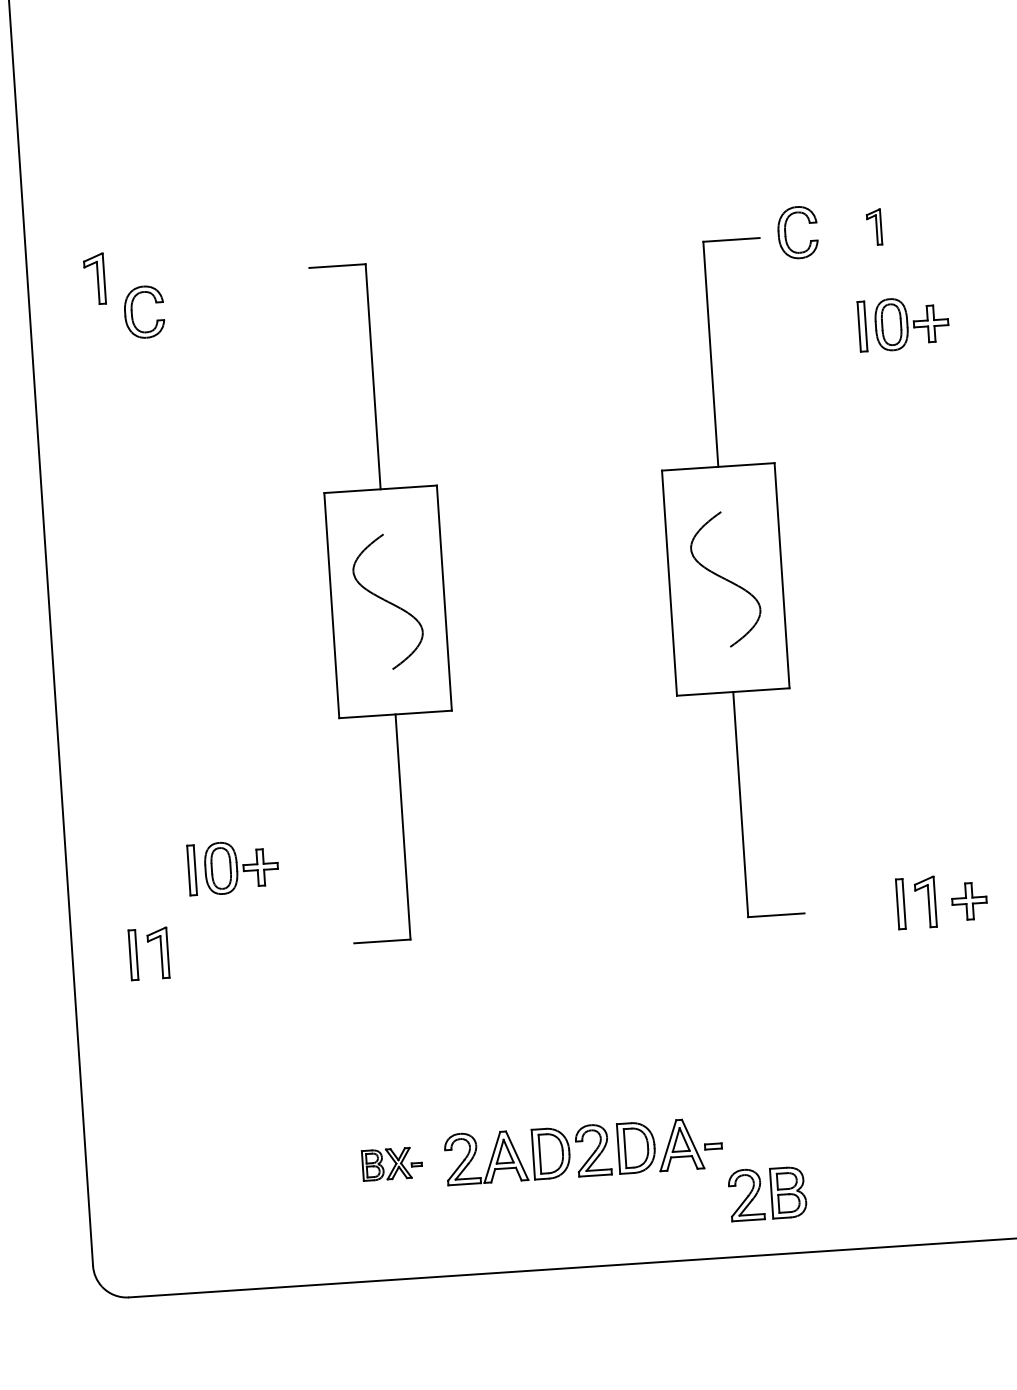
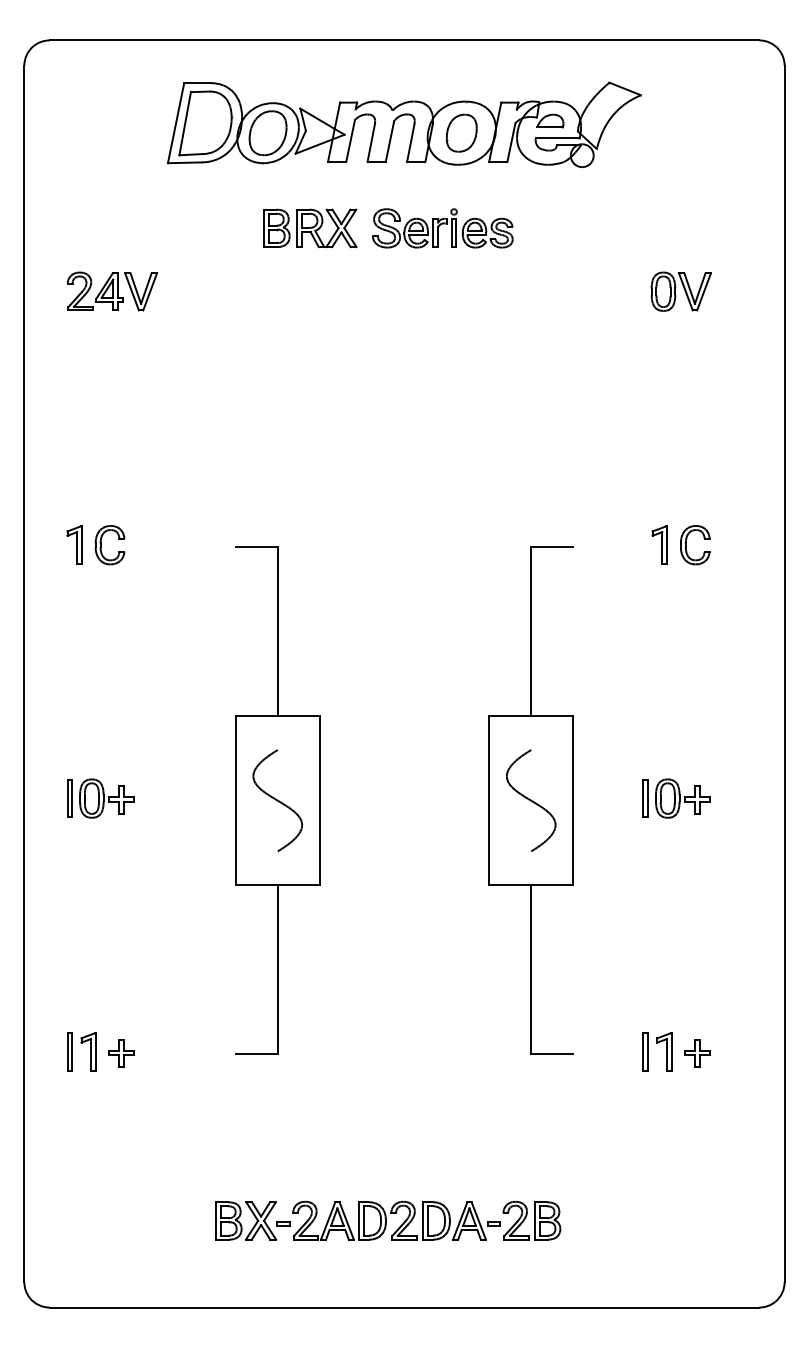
part: (874, 226) -> (659, 544), size x1.43
part: (786, 233) -> (686, 545), moved
part: (133, 313) -> (101, 545), moved
part: (903, 323) -> (676, 798), moved
part: (232, 867) -> (100, 798), moved
part: (202, 952) -> (121, 1053), added
part: (391, 1163) -> (252, 1220), size x1.67
part: (766, 1193) -> (531, 1220), moved

